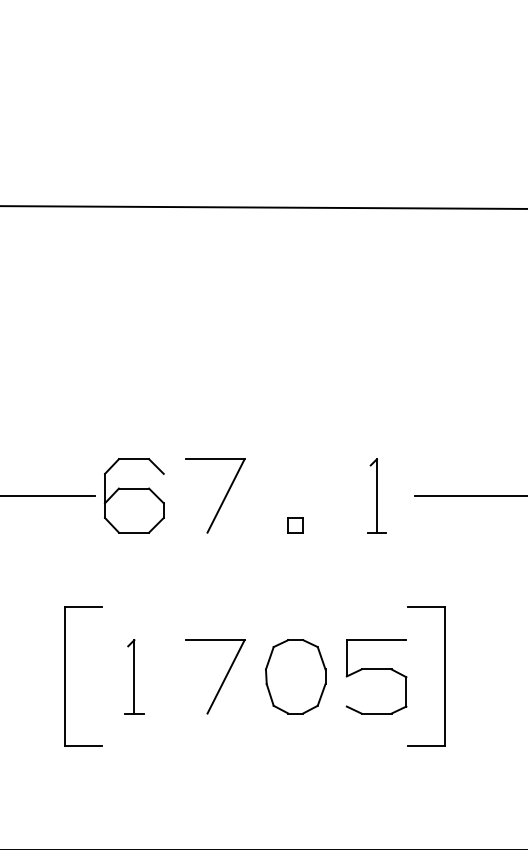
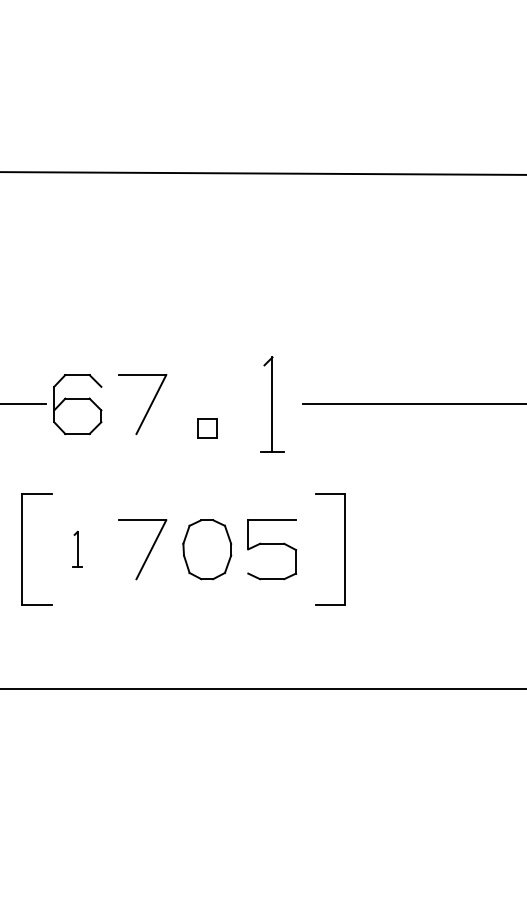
part: (376, 495) -> (272, 404), size x1.6
part: (294, 524) -> (206, 427), size x1.6
part: (134, 676) -> (77, 549), size x0.6
part: (444, 676) -> (344, 549), moved

